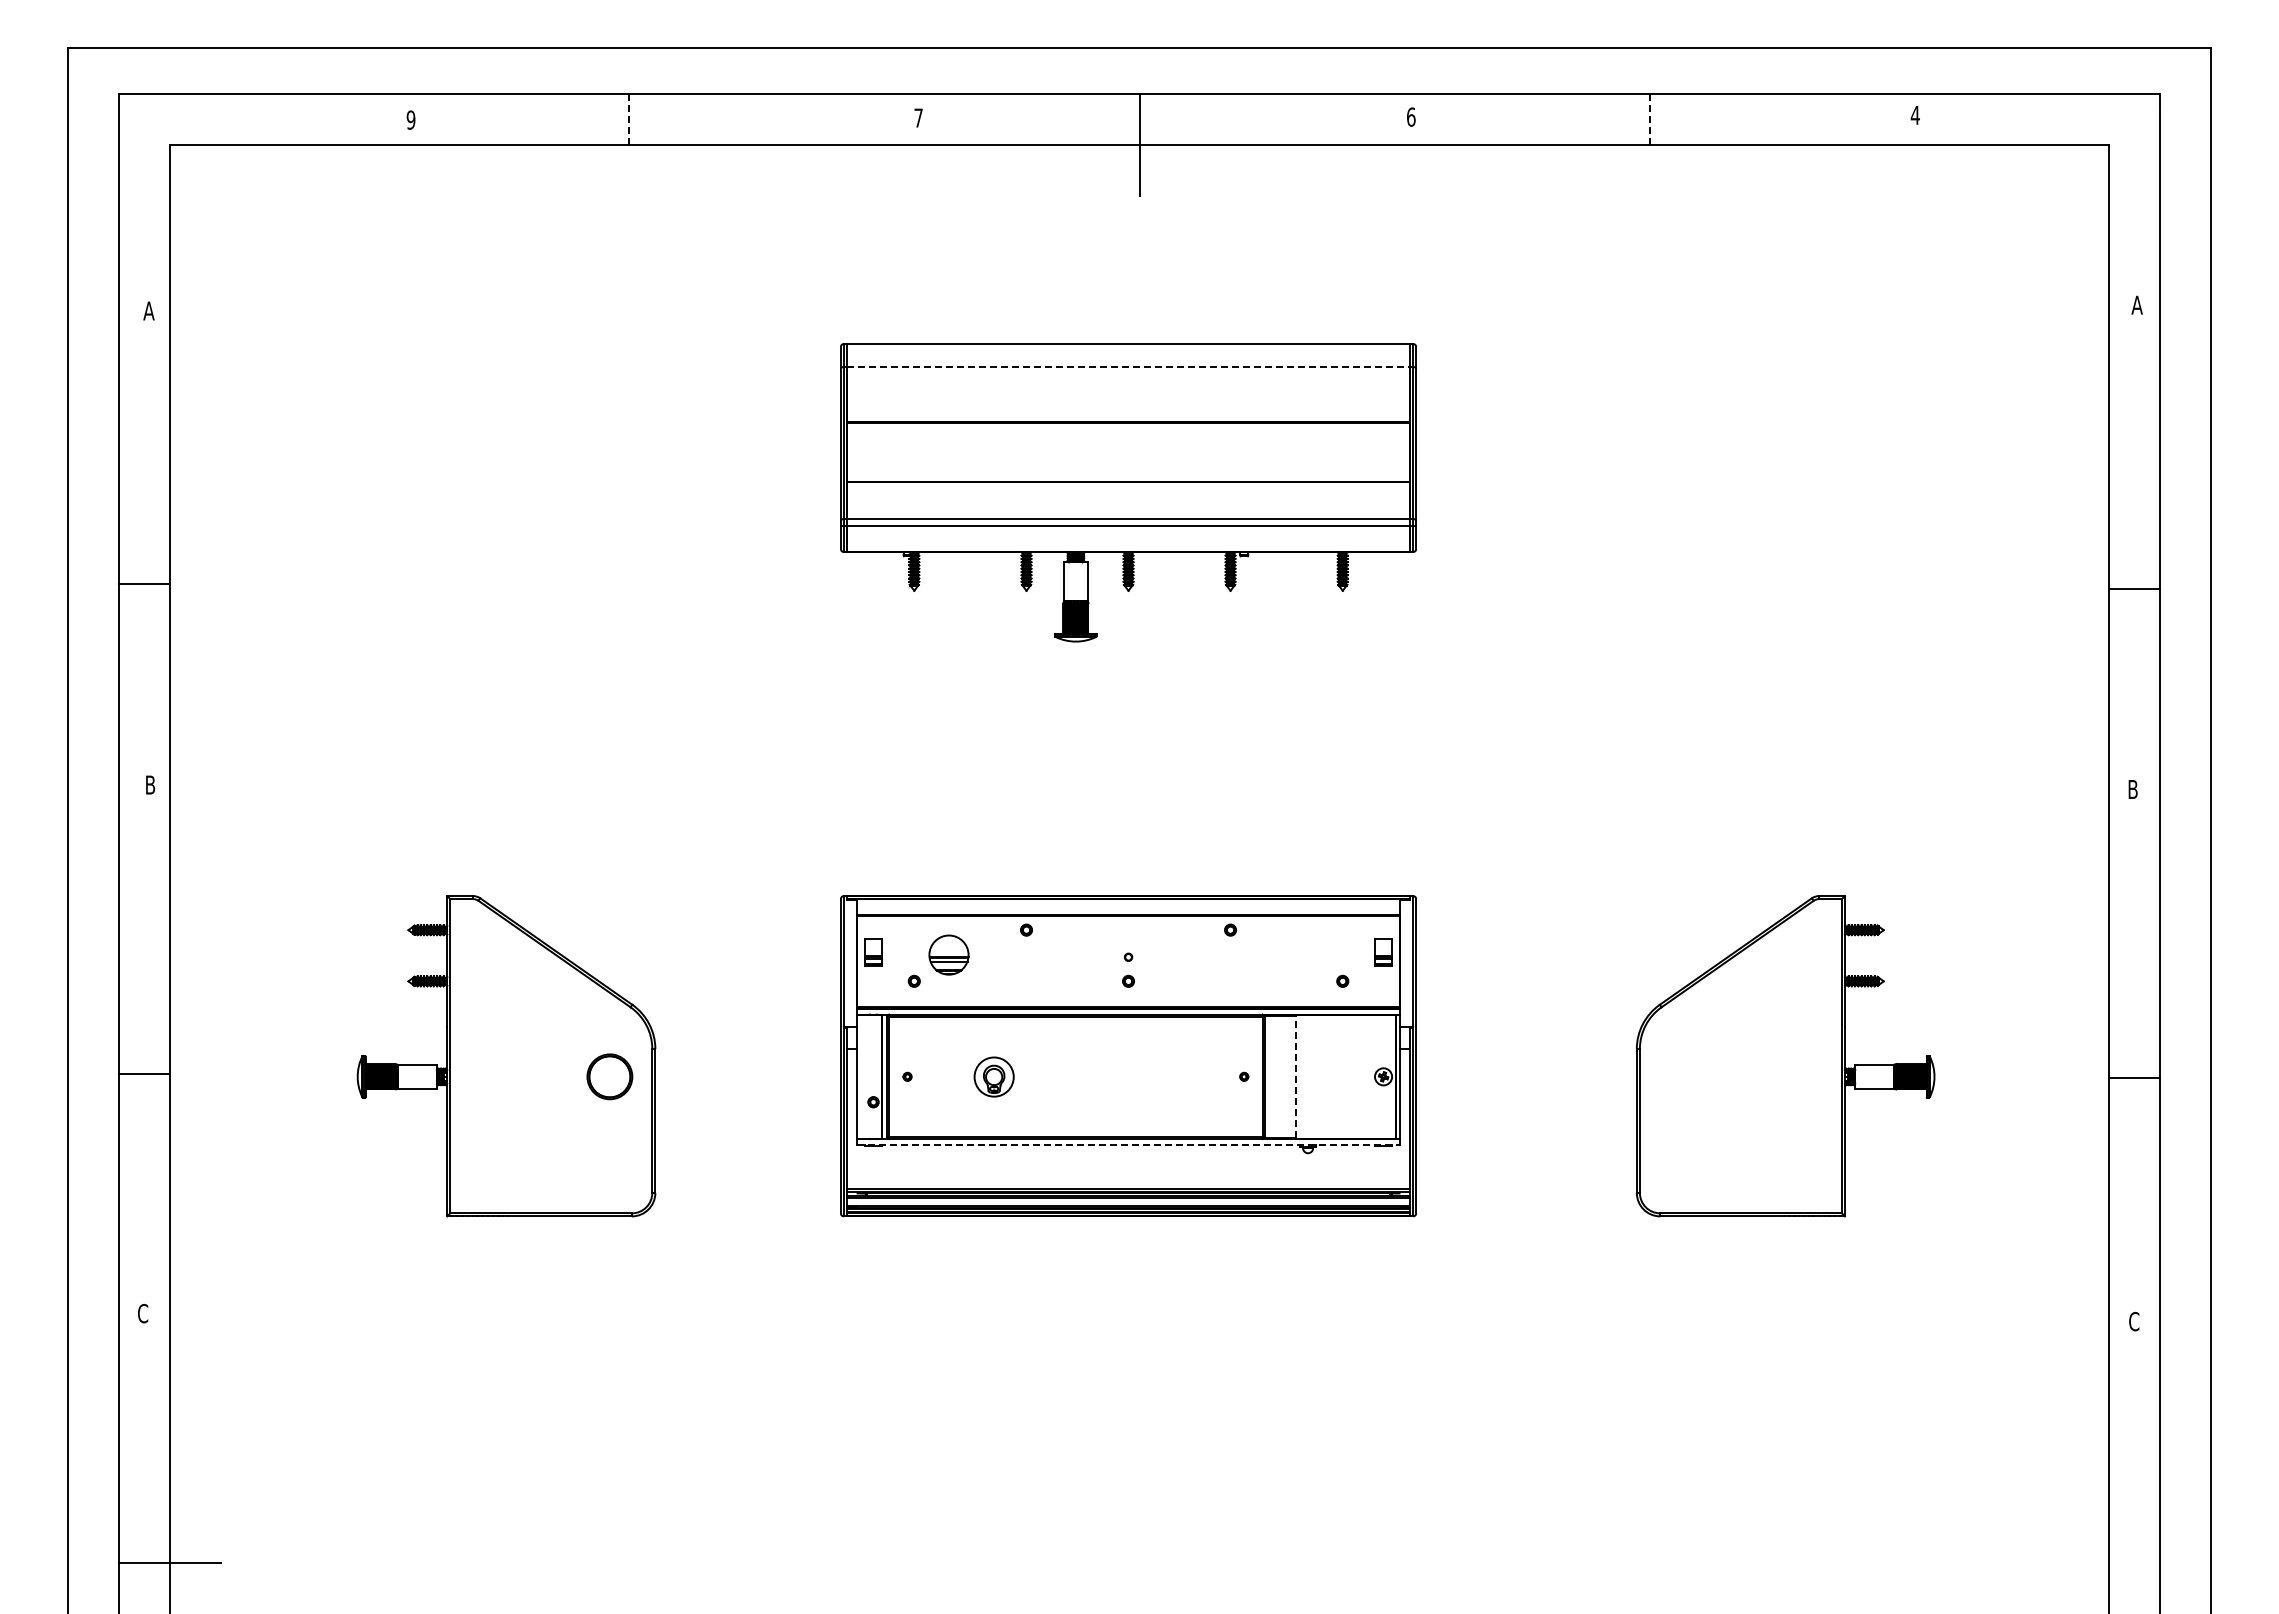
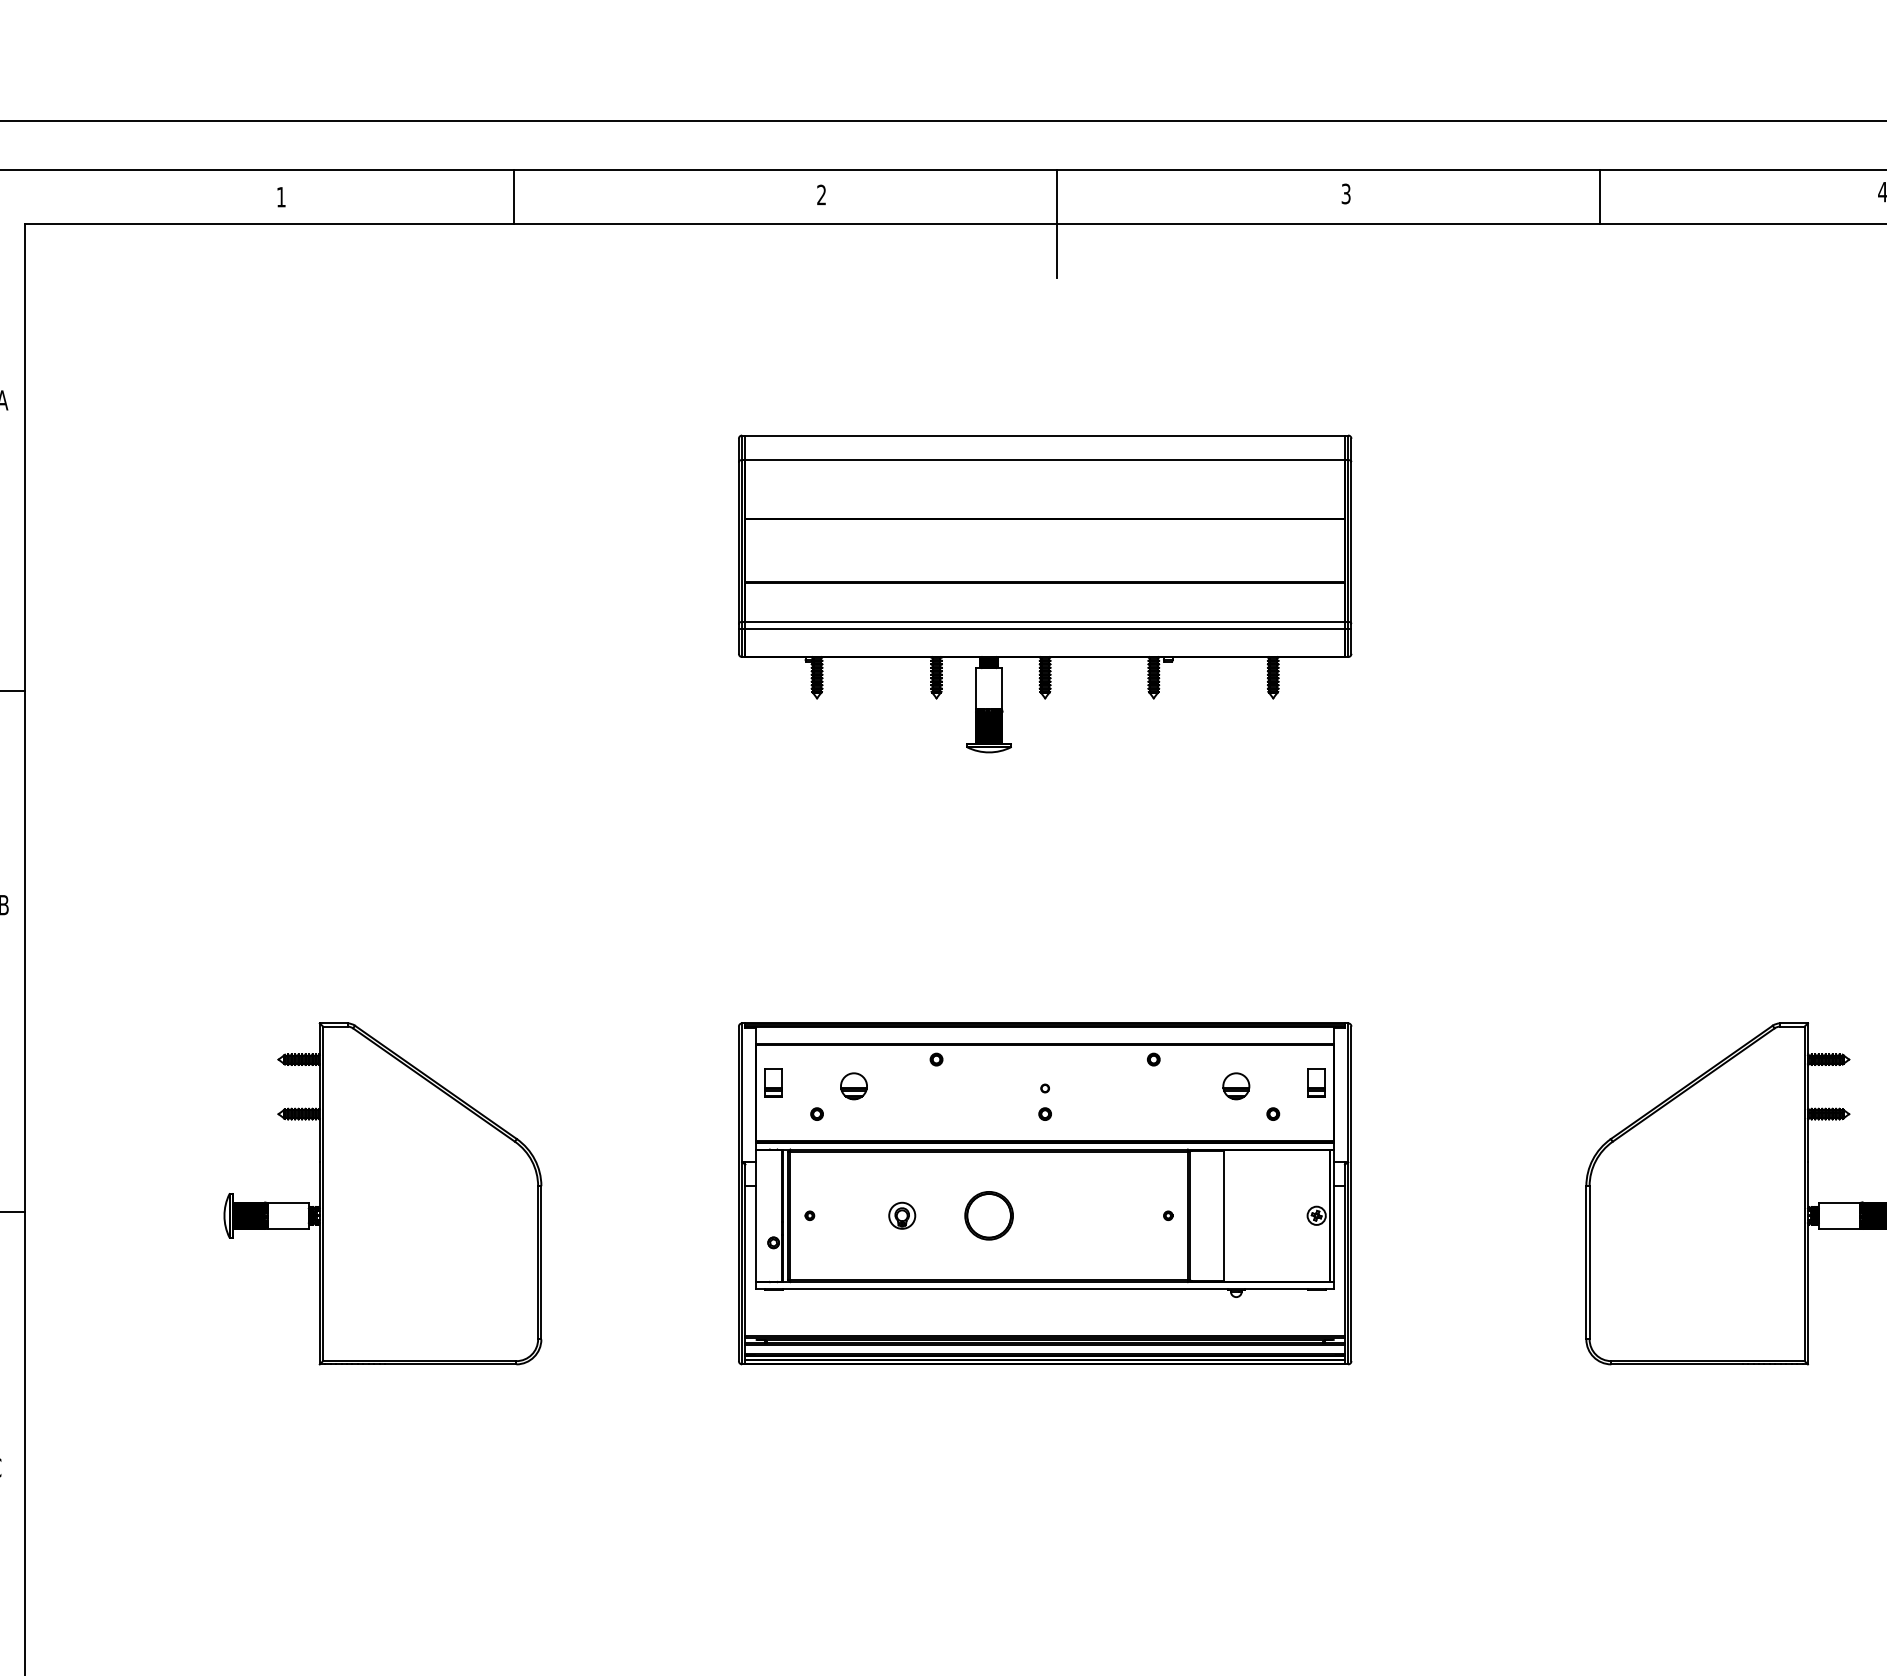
text: (1411, 116) -> (1346, 193), 6 -> 3
text: (918, 117) -> (821, 194), 7 -> 2
text: (410, 119) -> (280, 196), 9 -> 1
line: (629, 119) -> (513, 196), dashed -> solid
line: (1649, 119) -> (1599, 196), dashed -> solid
line: (1128, 367) -> (1045, 460), dashed -> solid
part: (948, 955) -> (853, 1086), size x0.62
part: (1308, 955) -> (1236, 1086), added
part: (609, 1076) -> (988, 1215), moved
part: (994, 1076) -> (902, 1215), size x0.62
line: (1296, 1076) -> (1224, 1215), dashed -> solid
line: (1129, 1145) -> (1046, 1288), dashed -> solid

